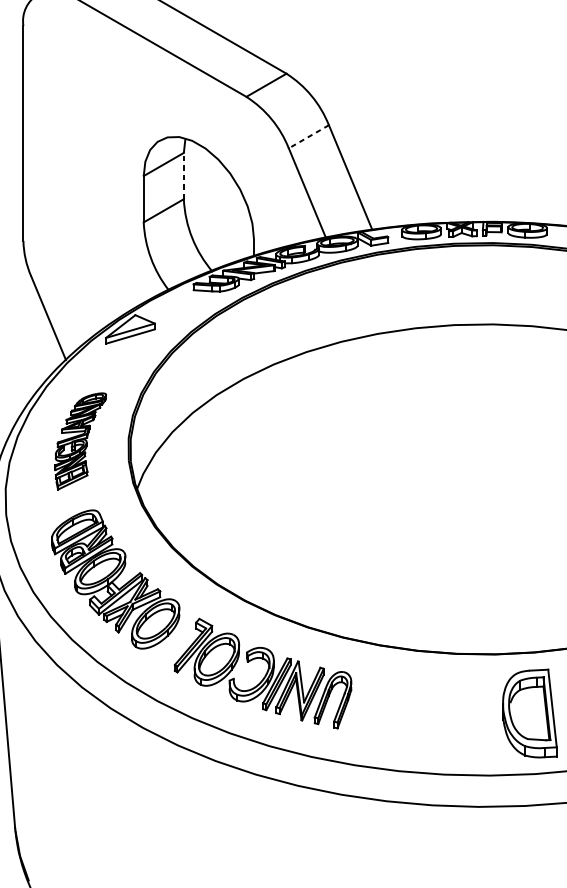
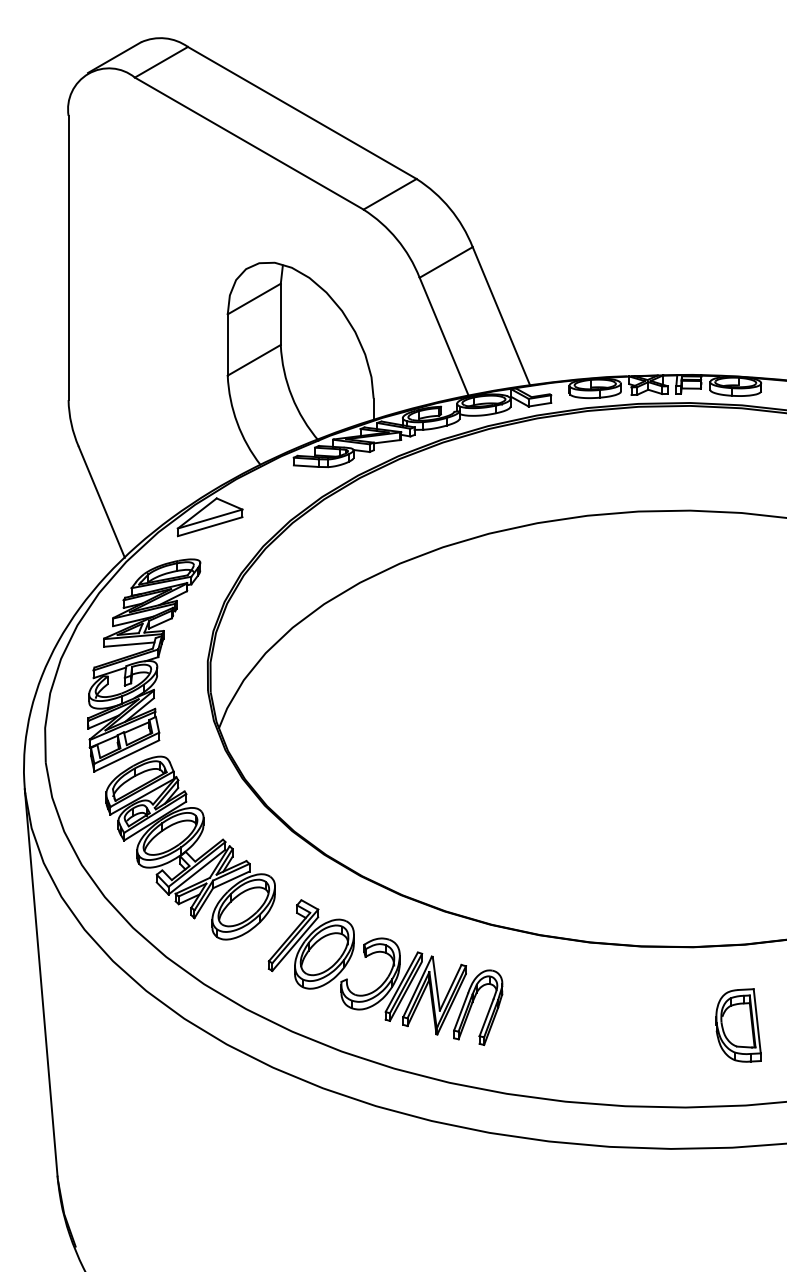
line: (309, 136) -> (446, 262), dashed -> solid
line: (183, 176) -> (280, 314), dashed -> solid
part: (80, 441) -> (144, 665), size x1.67
part: (529, 713) -> (738, 1025), size x0.62

